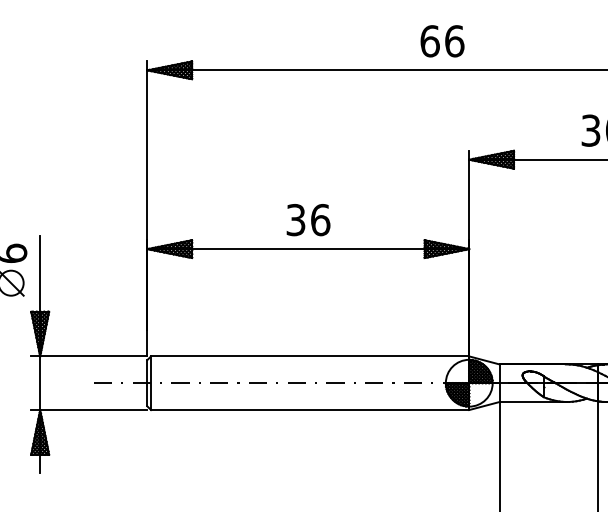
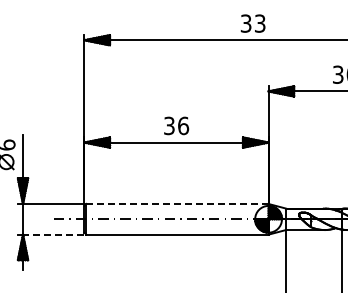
text: (441, 41) -> (252, 23), 66 -> 33
line: (310, 355) -> (177, 203), solid -> dashed
line: (93, 409) -> (53, 234), solid -> dashed

